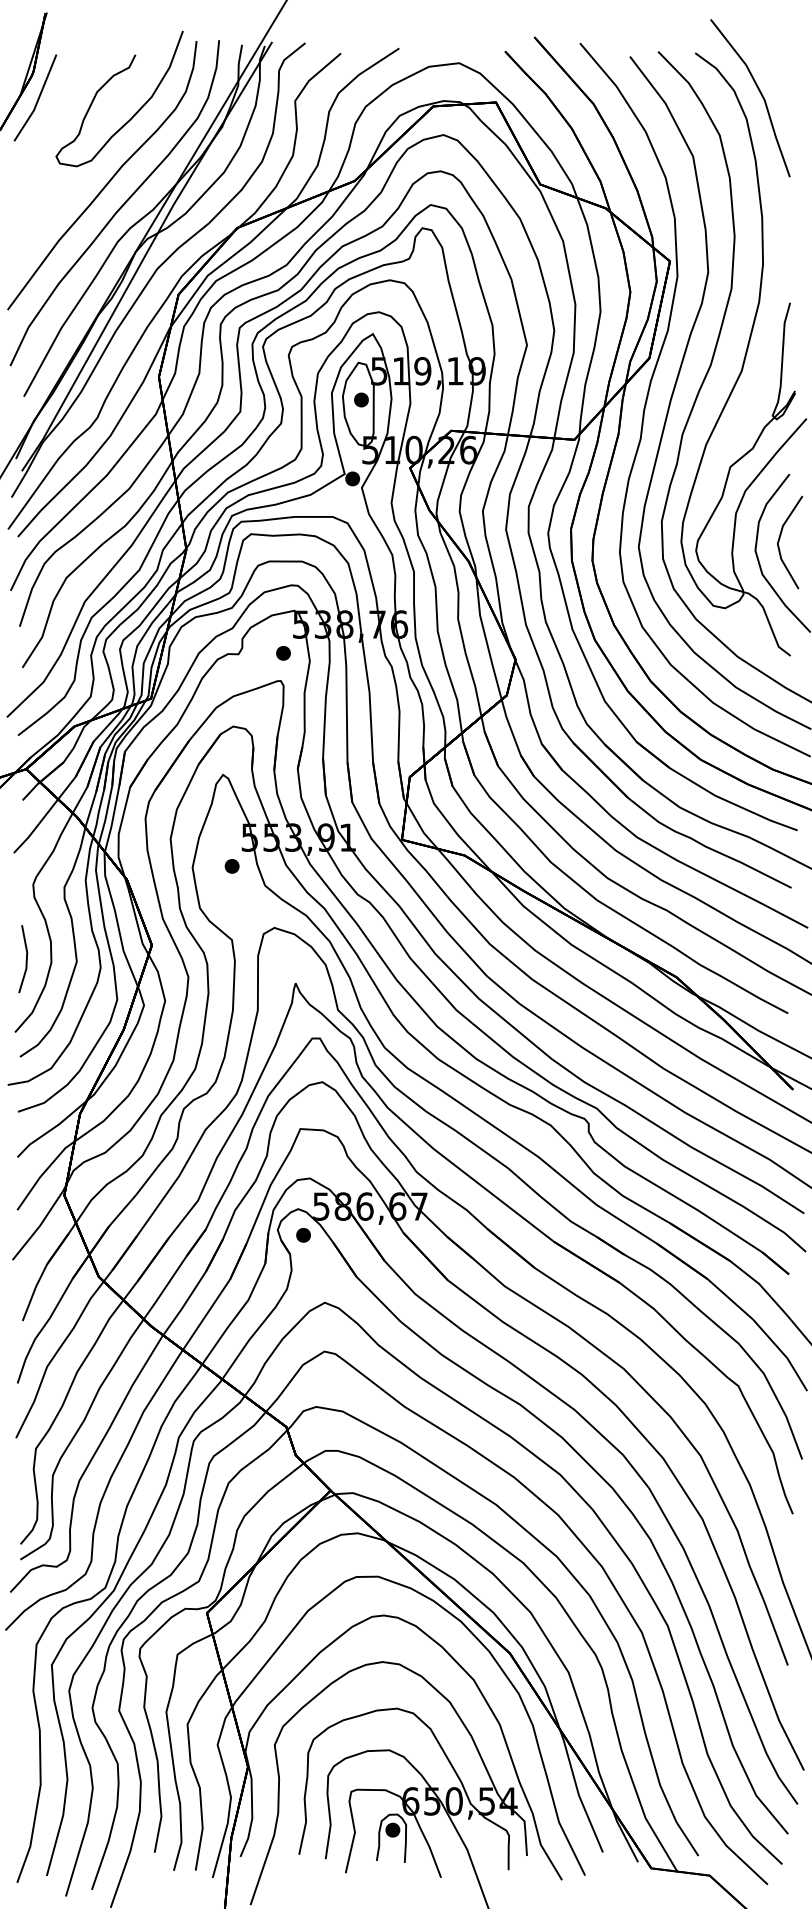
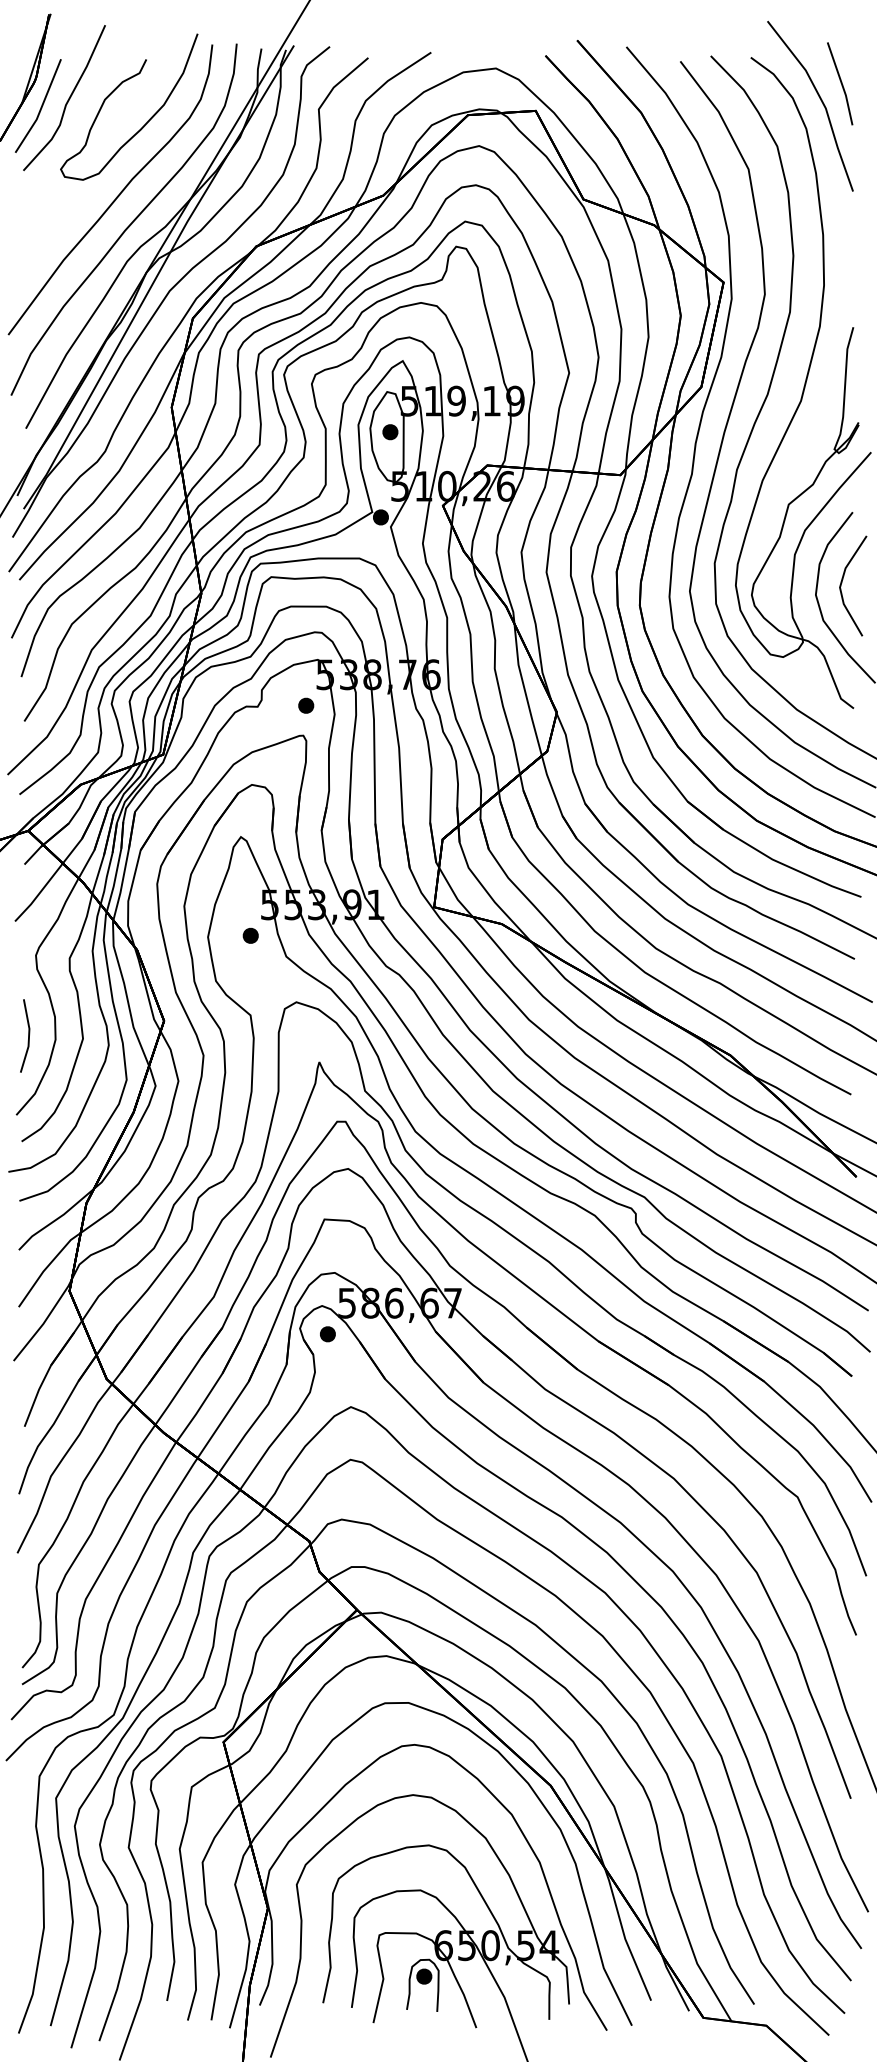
line: (778, 77) -> (840, 83), added
curve: (62, 92) -> (67, 100), added

